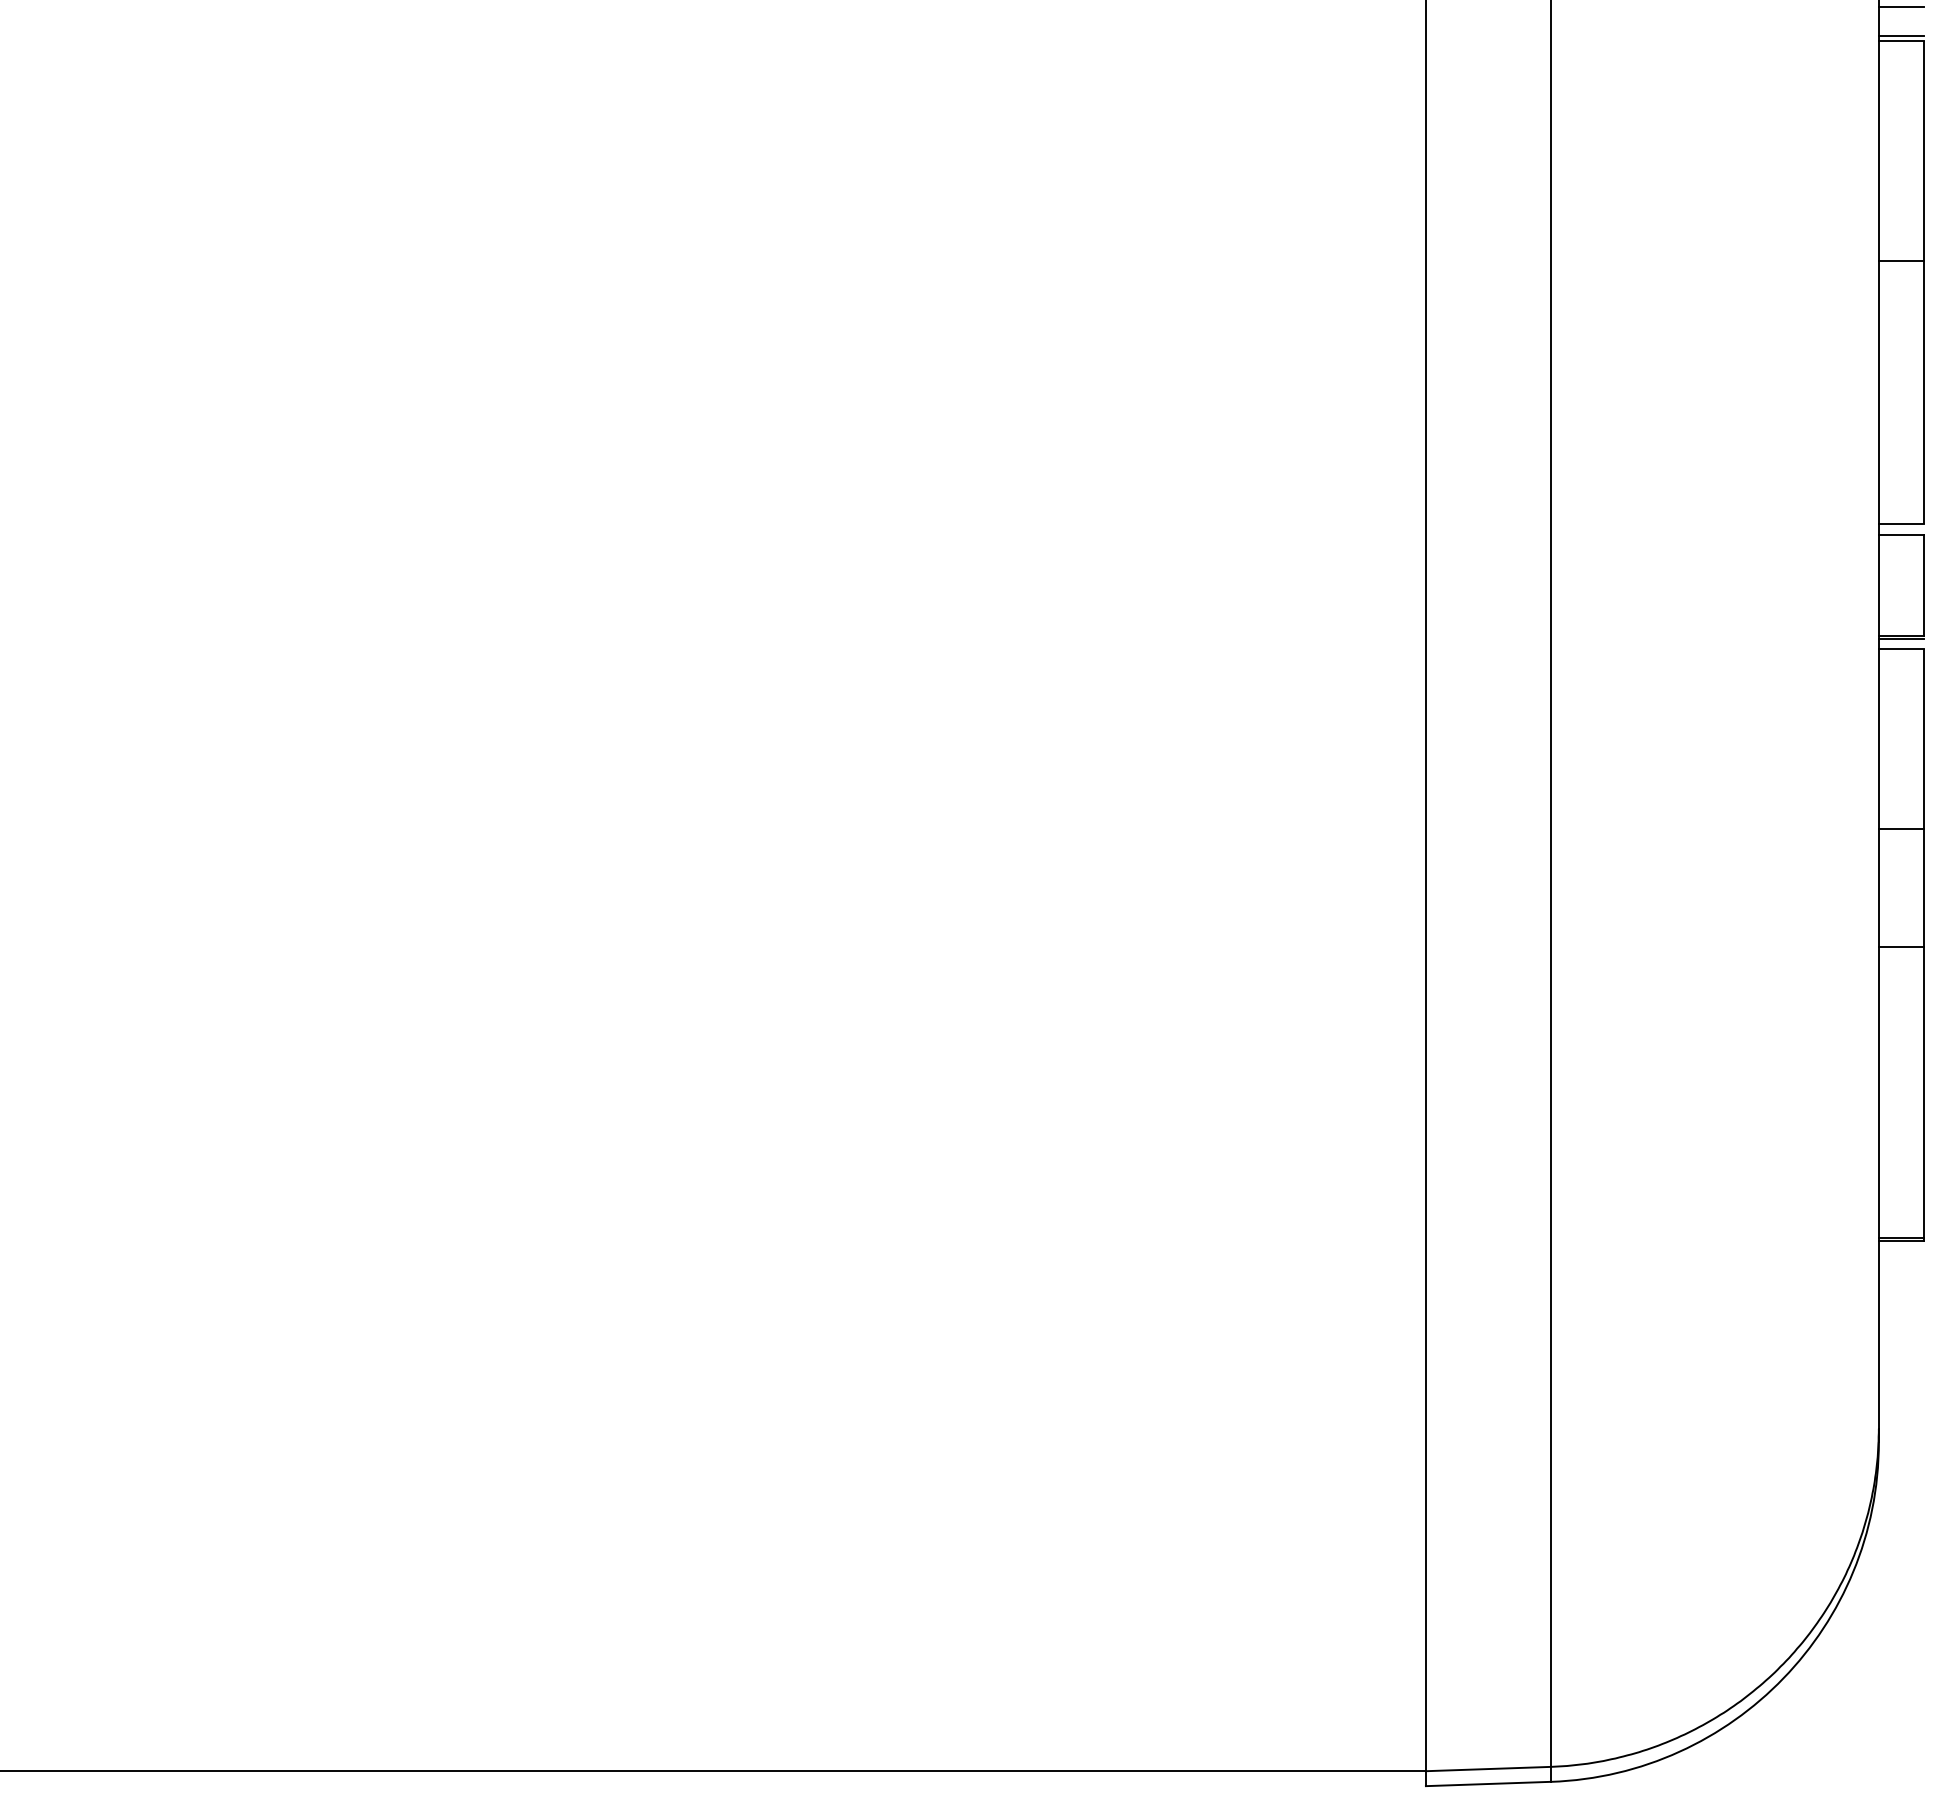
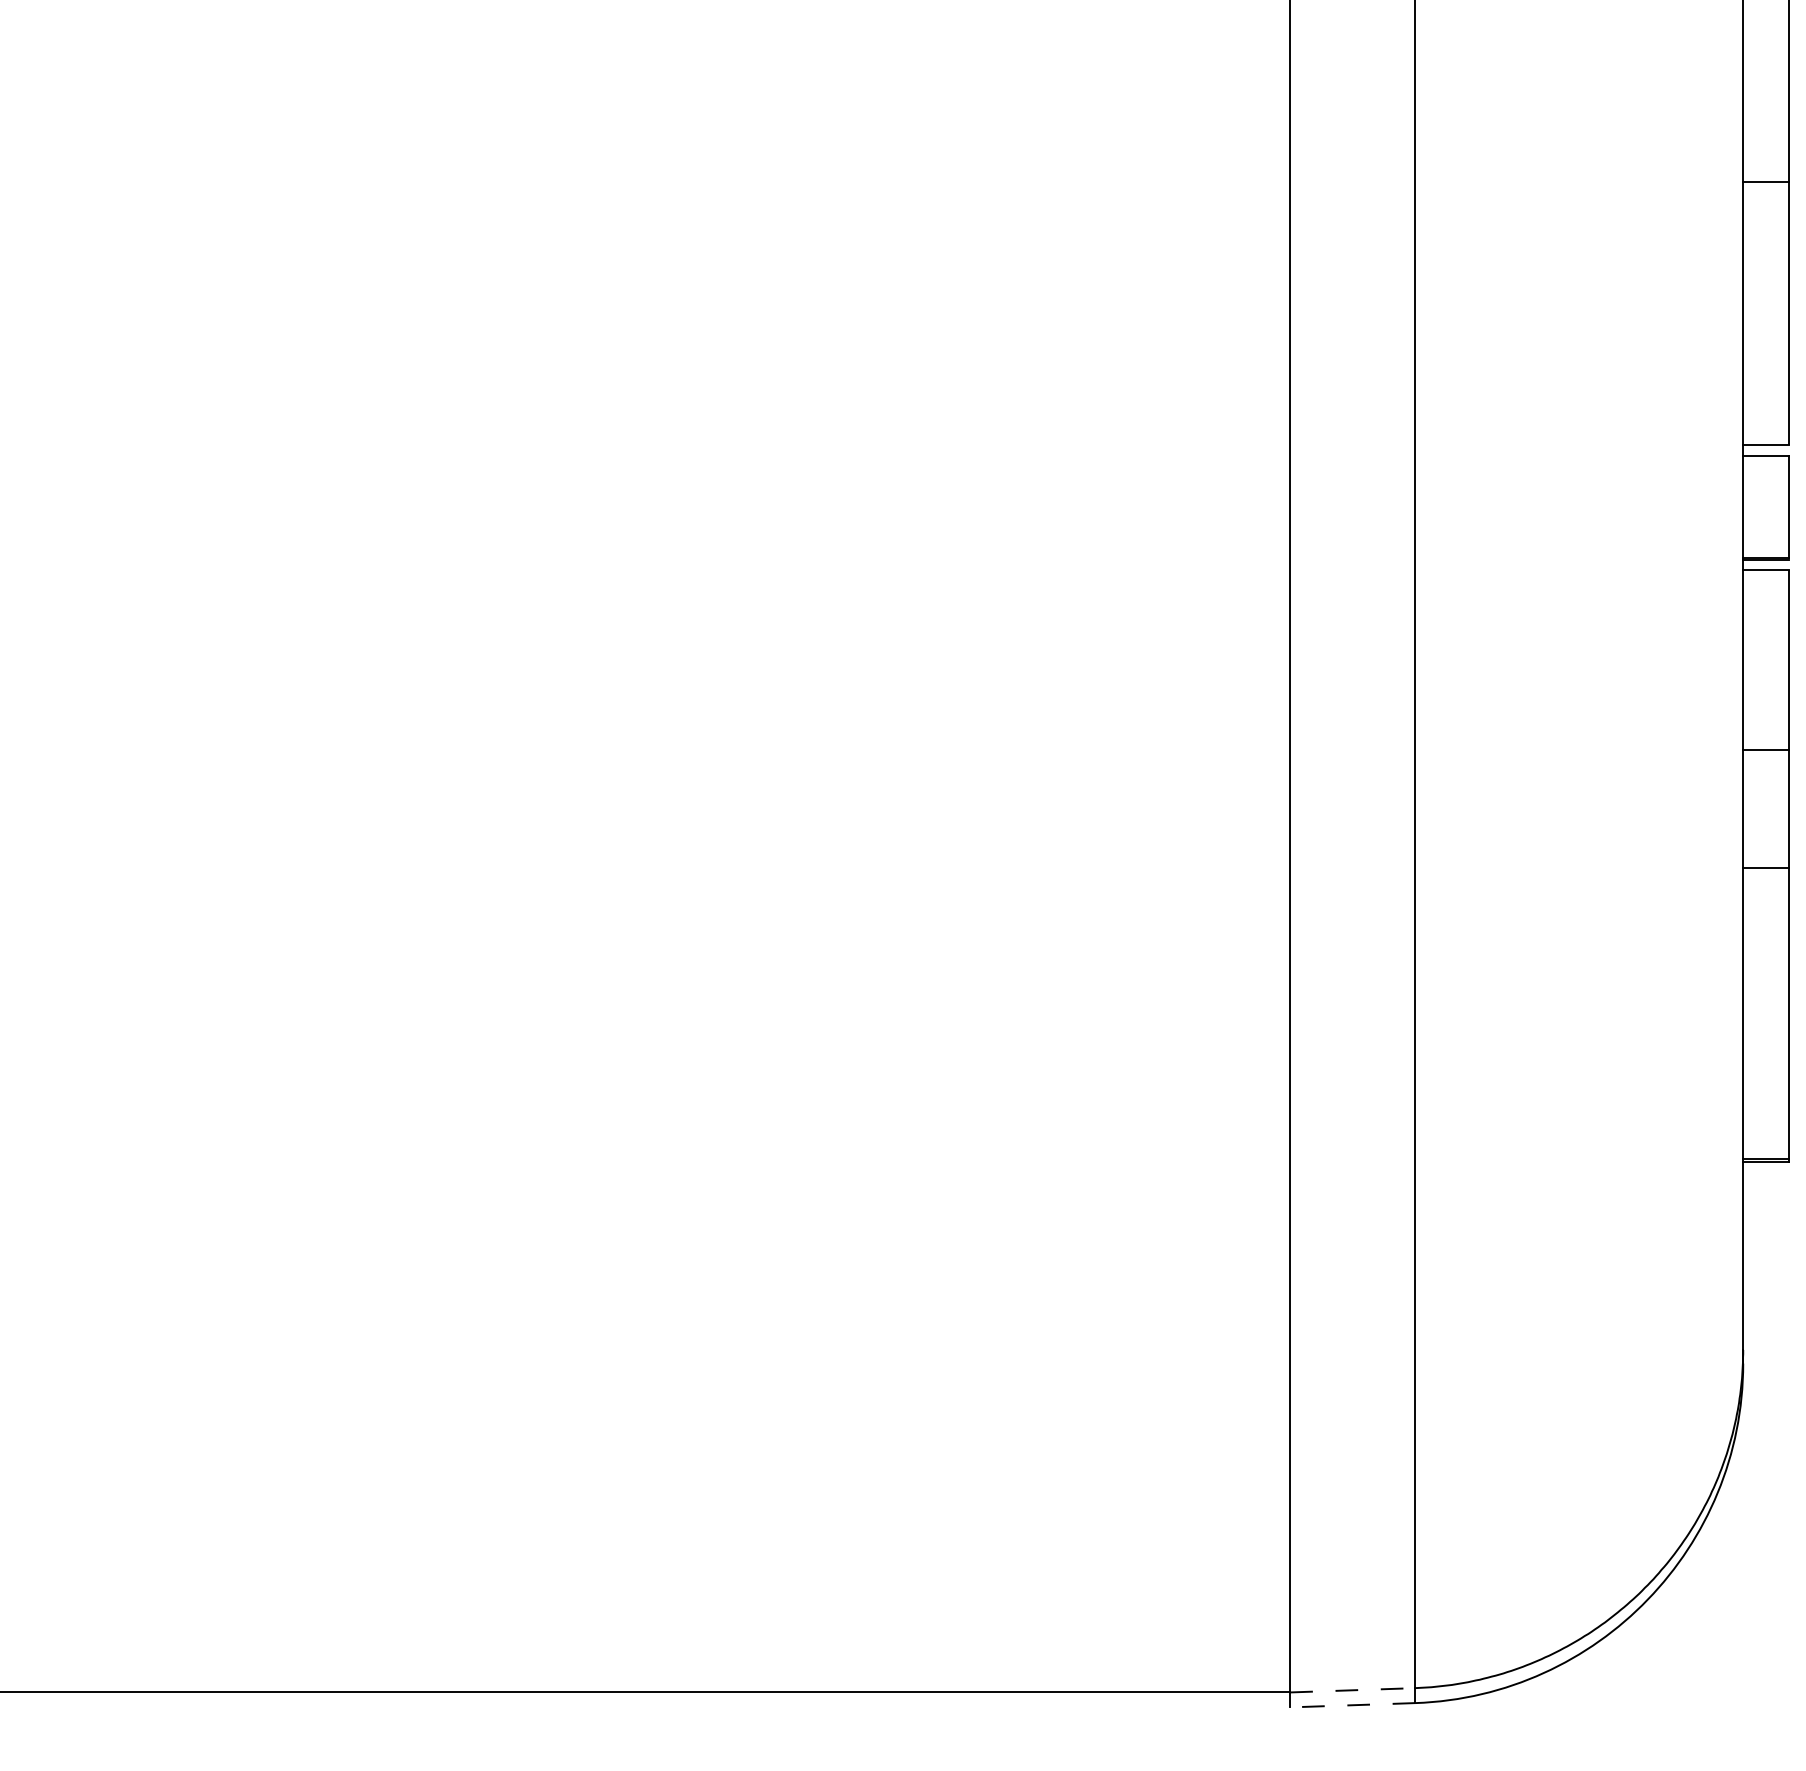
line: (1488, 1769) -> (1352, 1690), solid -> dashed
line: (1488, 1783) -> (1352, 1704), solid -> dashed

